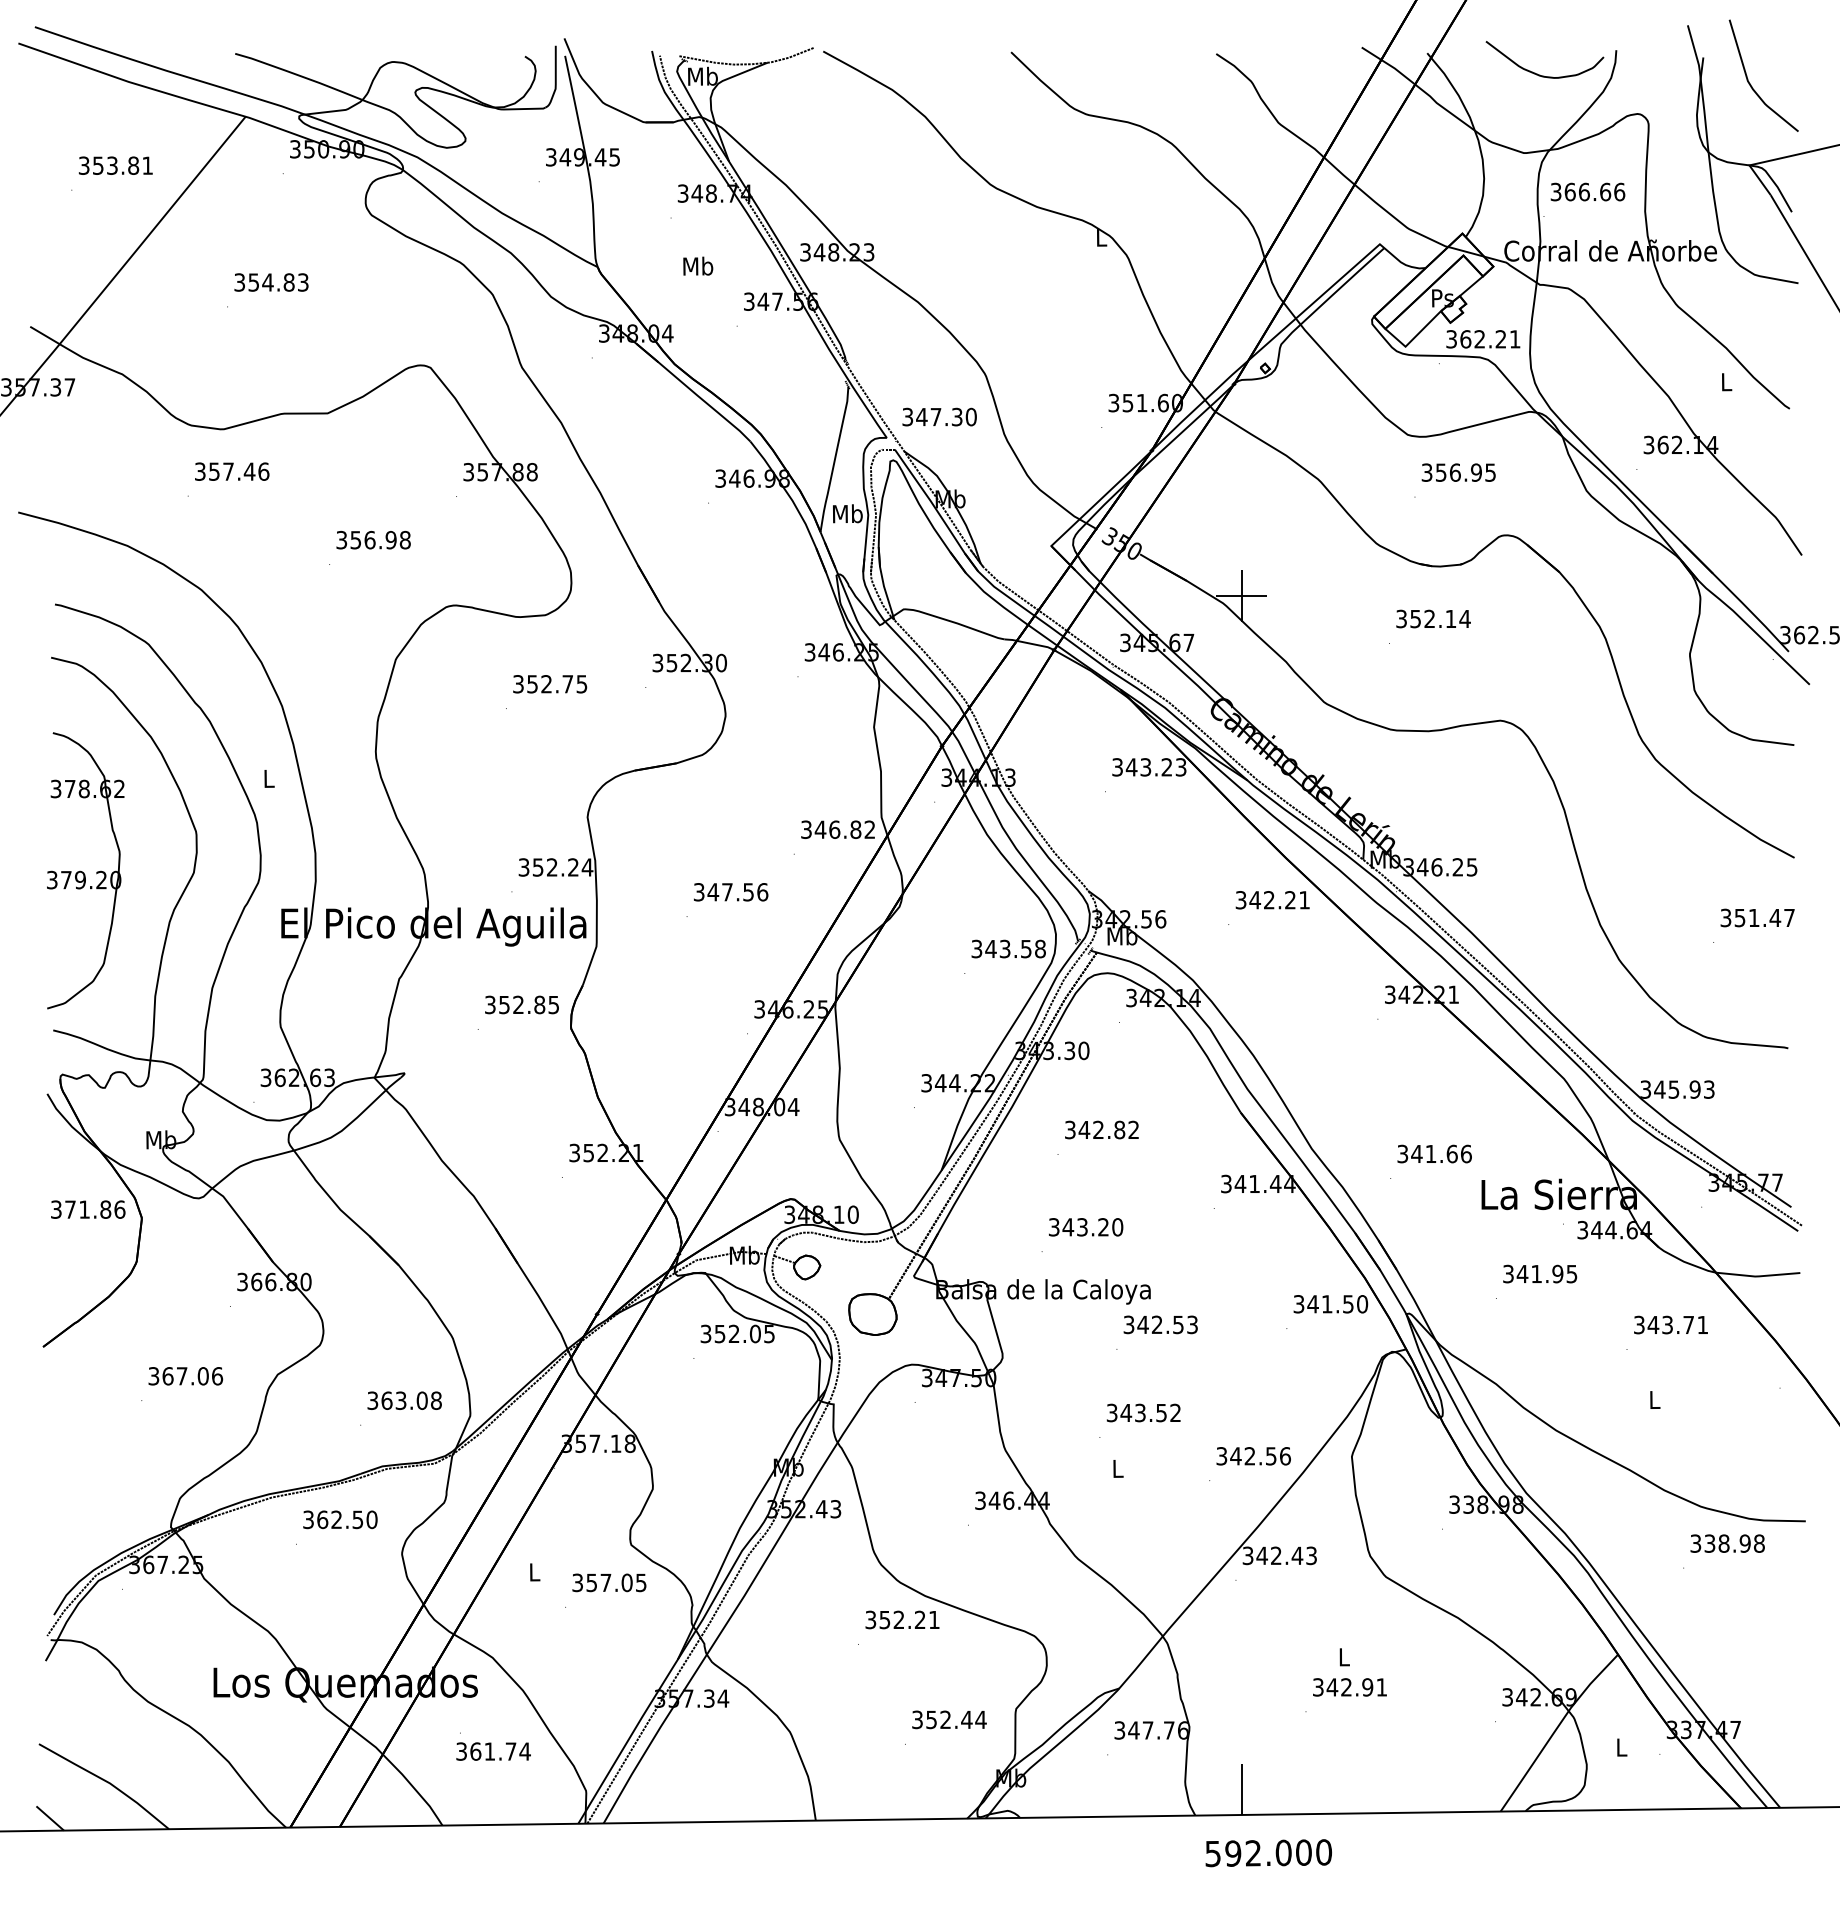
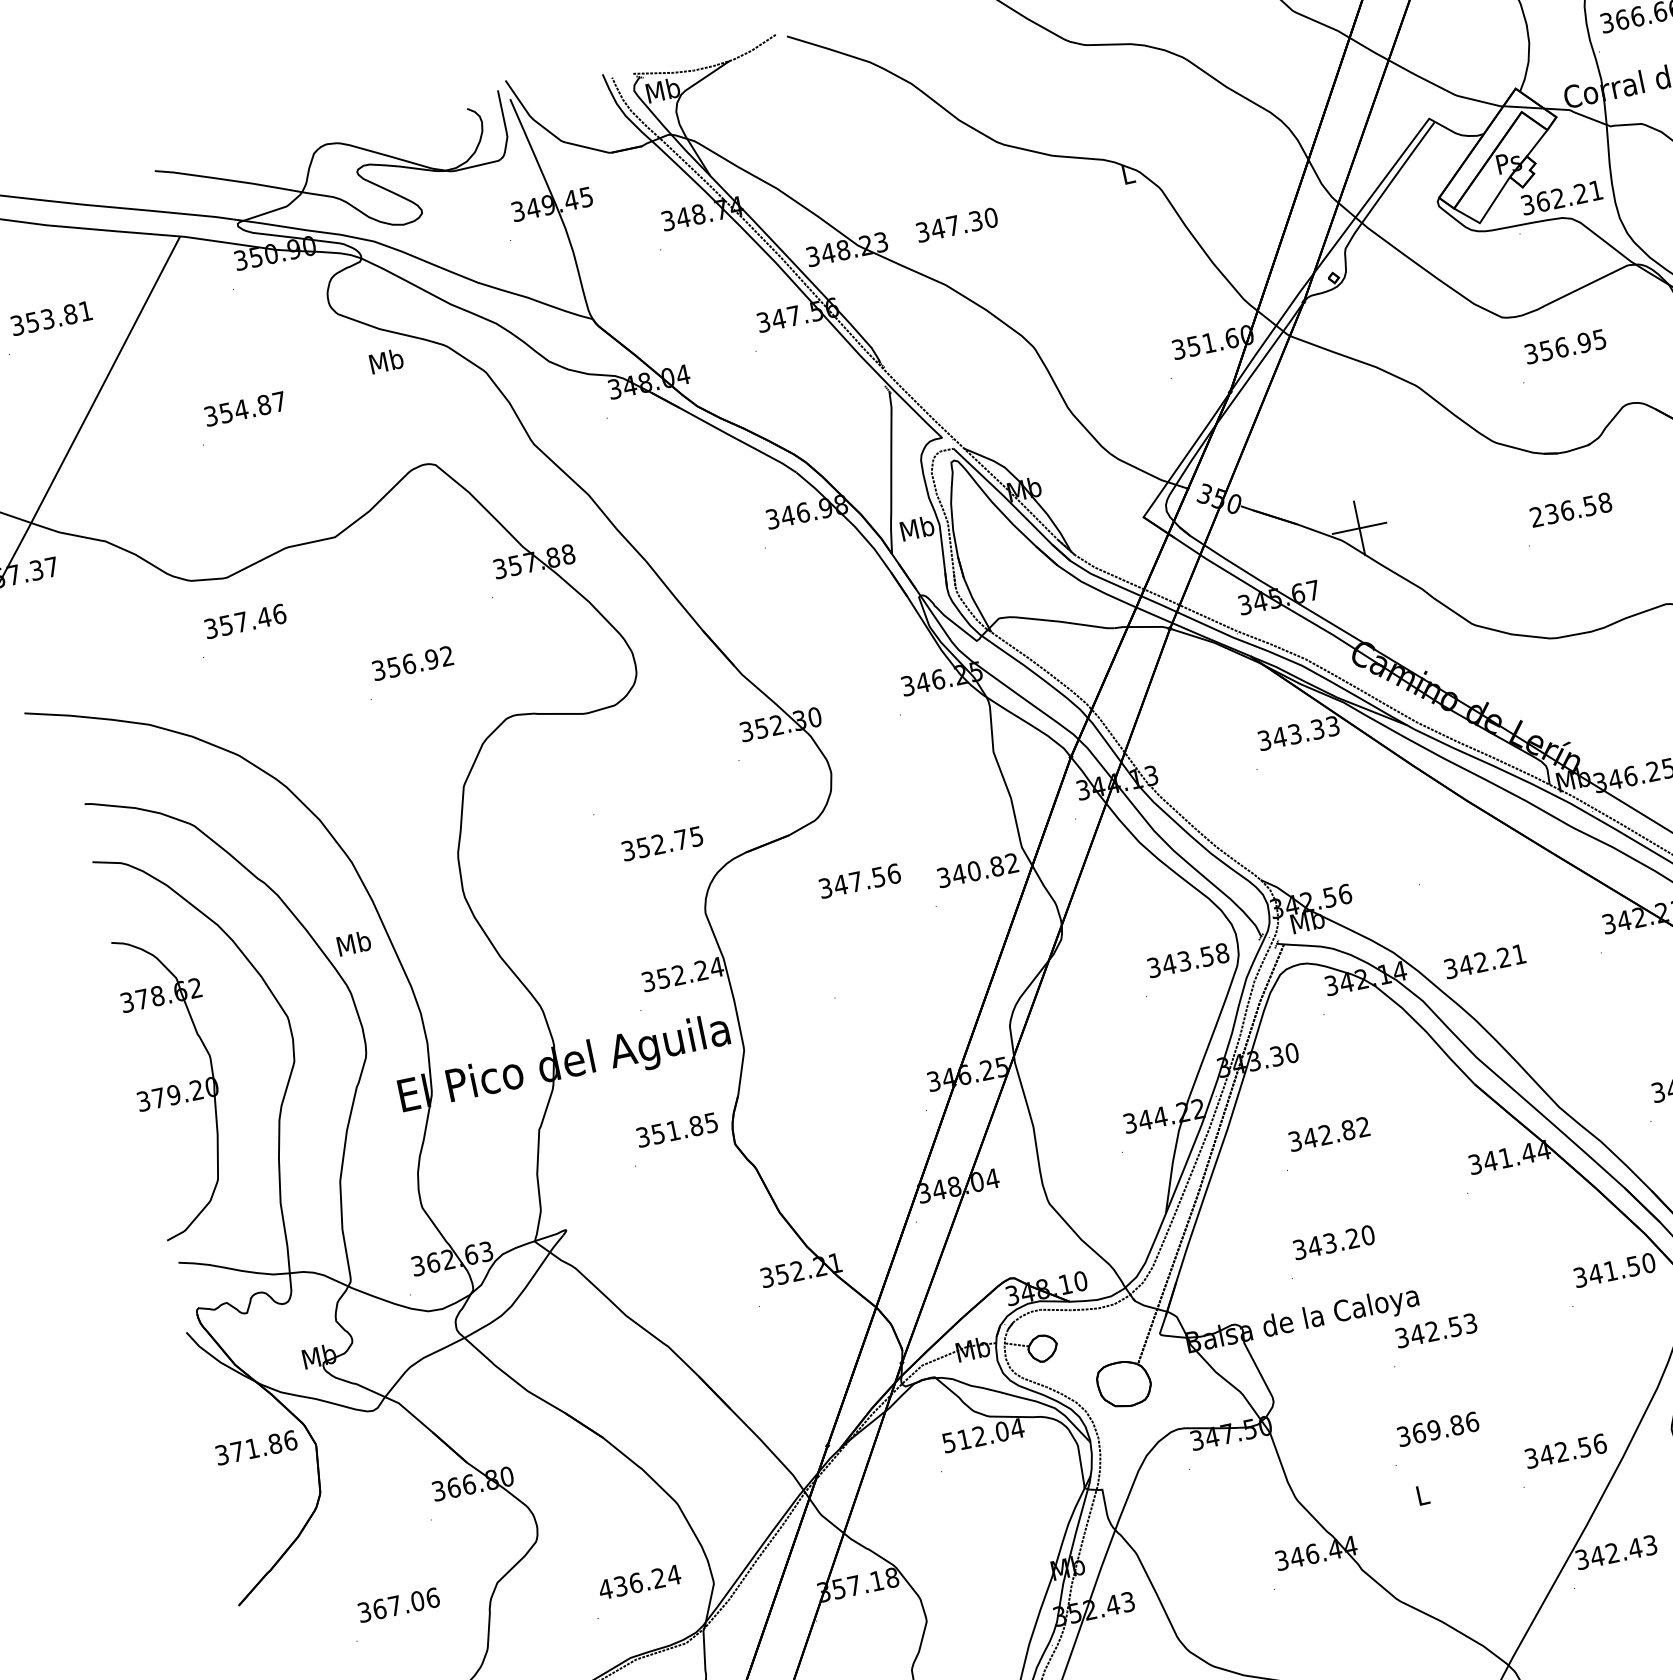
text: (698, 265) -> (386, 360), moved
text: (303, 282) -> (279, 401), 354.83 -> 354.87
text: (939, 416) -> (956, 224), moved
text: (404, 540) -> (446, 656), 356.98 -> 356.92
text: (1433, 618) -> (1571, 509), 352.14 -> 236.58
text: (550, 684) -> (662, 843), moved
text: (1166, 767) -> (1317, 729), 343.23 -> 343.33
text: (268, 778) -> (353, 943), L -> Mb
text: (834, 829) -> (973, 871), 346.82 -> 340.82
text: (731, 892) -> (860, 881), moved
text: (1272, 900) -> (1484, 961), moved
text: (518, 1004) -> (673, 1130), 352.85 -> 351.85
text: (738, 1333) -> (983, 1434), 352.05 -> 512.04
text: (404, 1400) -> (639, 1582), 363.08 -> 436.24
text: (1150, 1412) -> (1445, 1427), 343.52 -> 369.86

